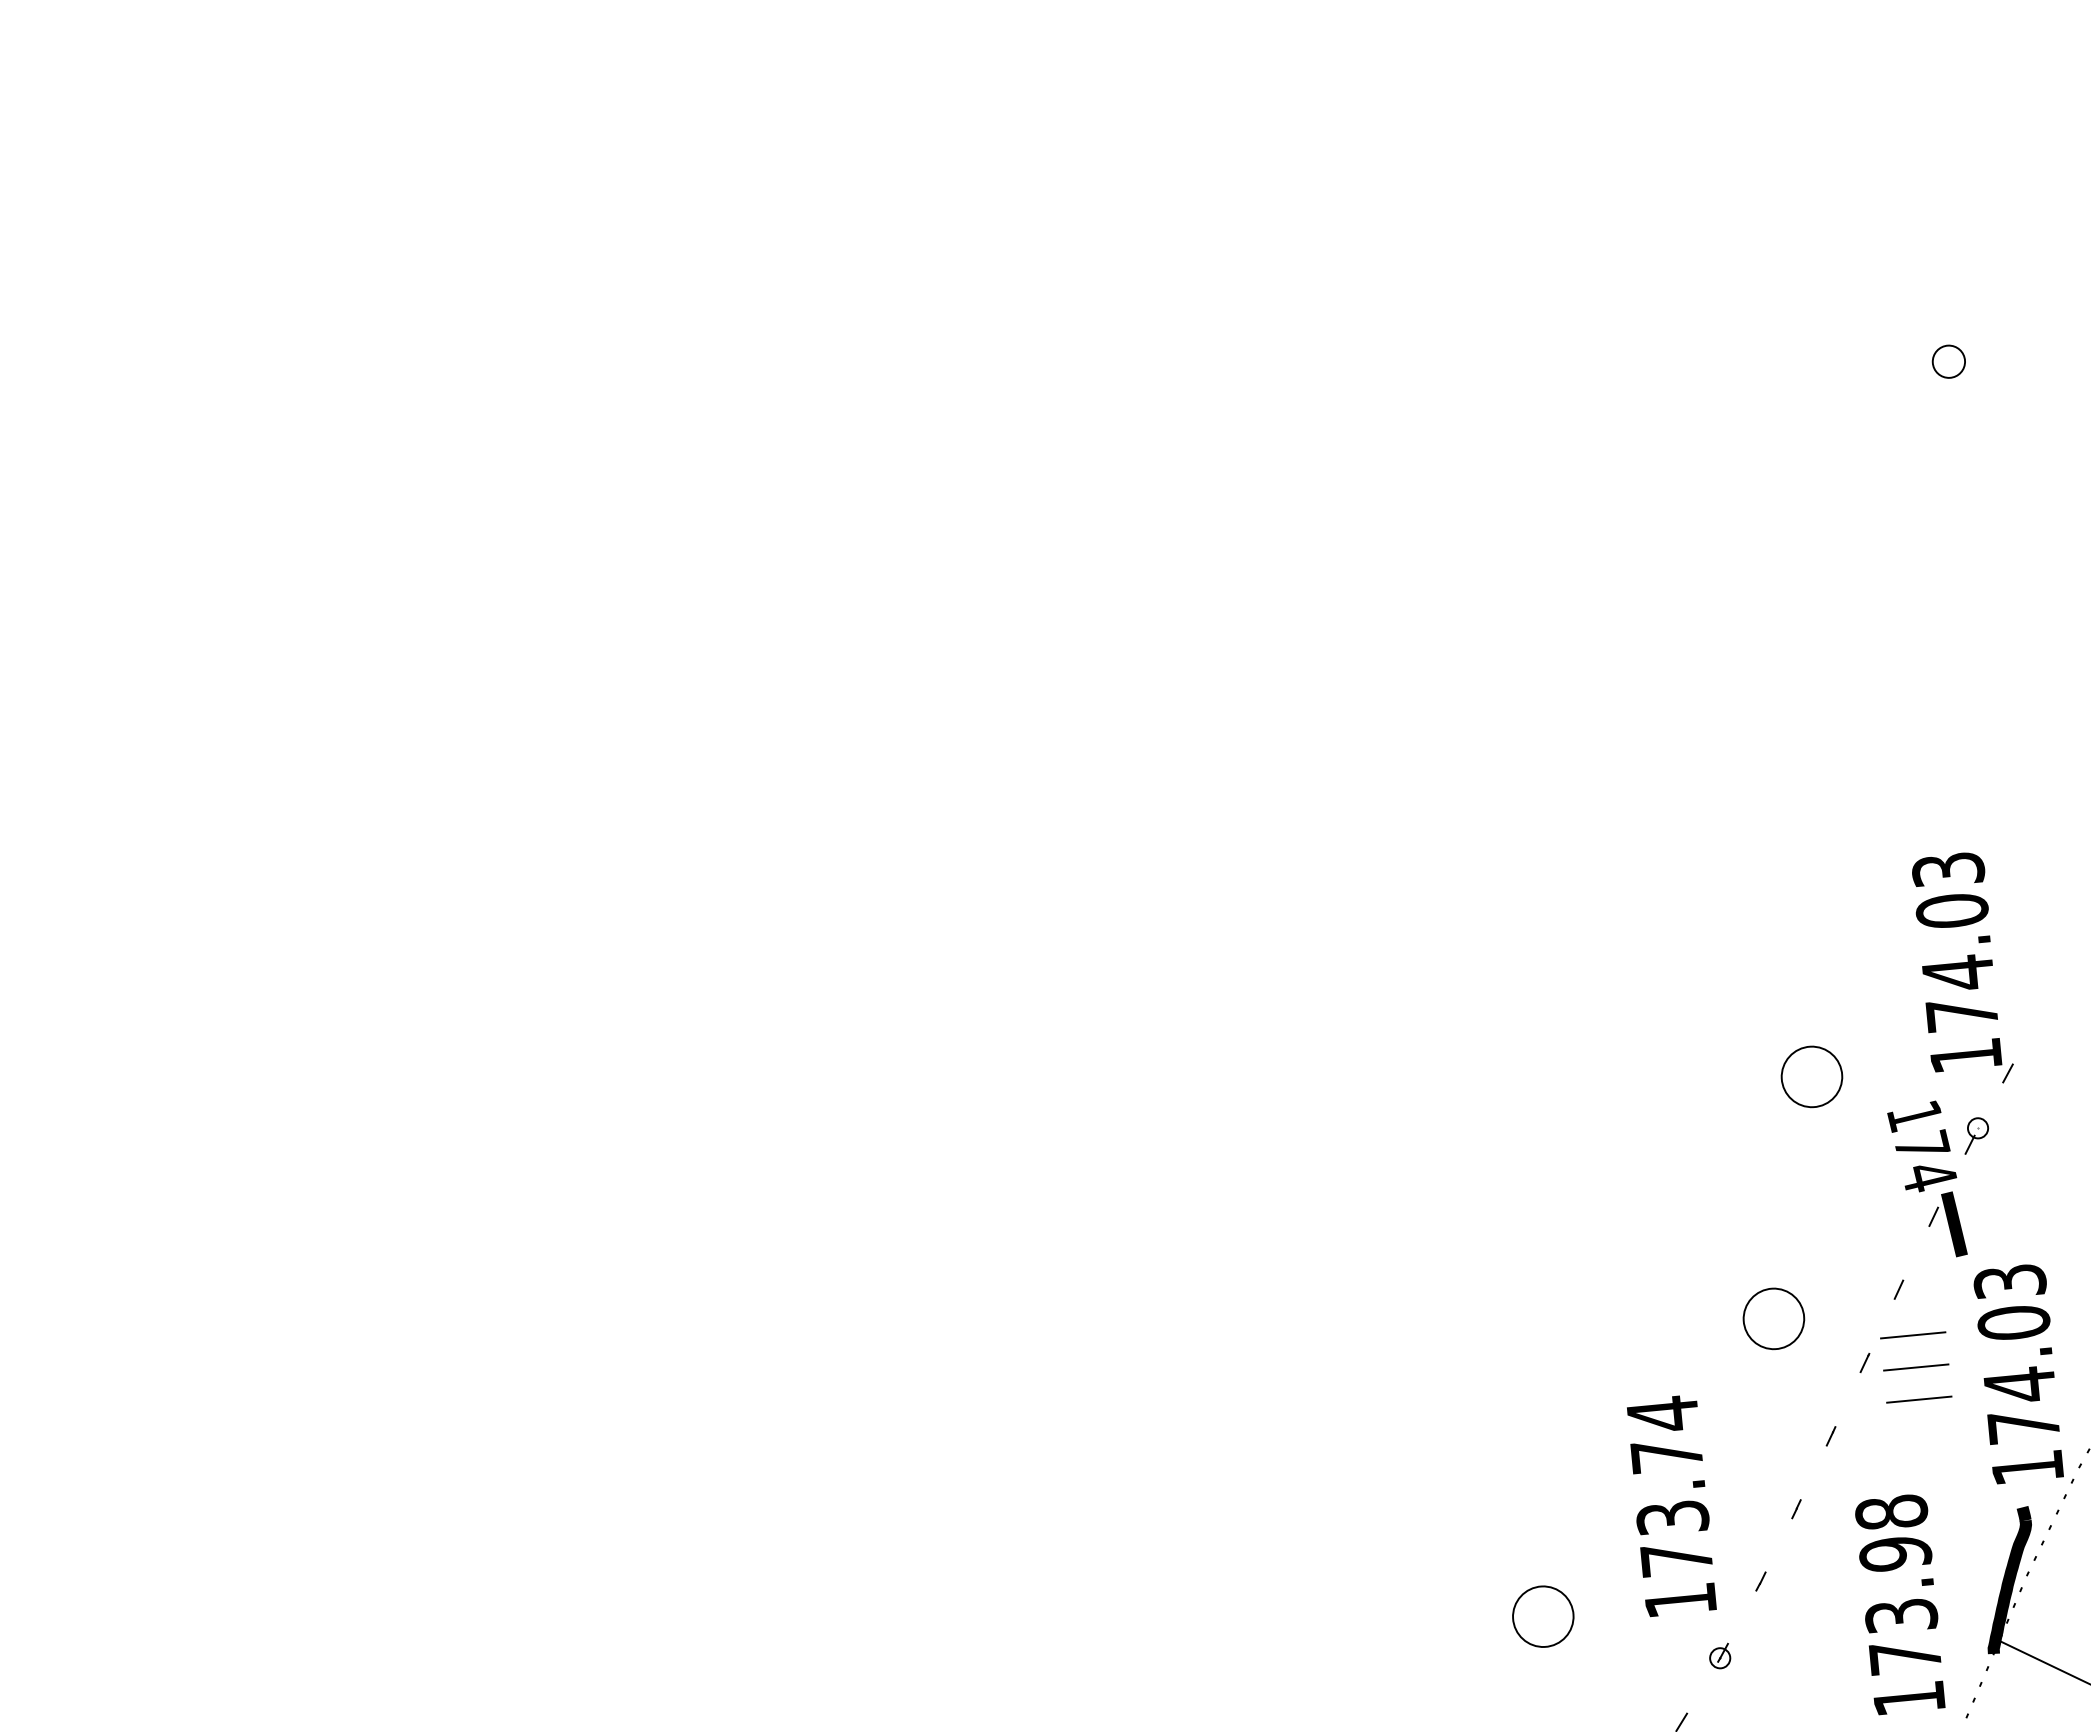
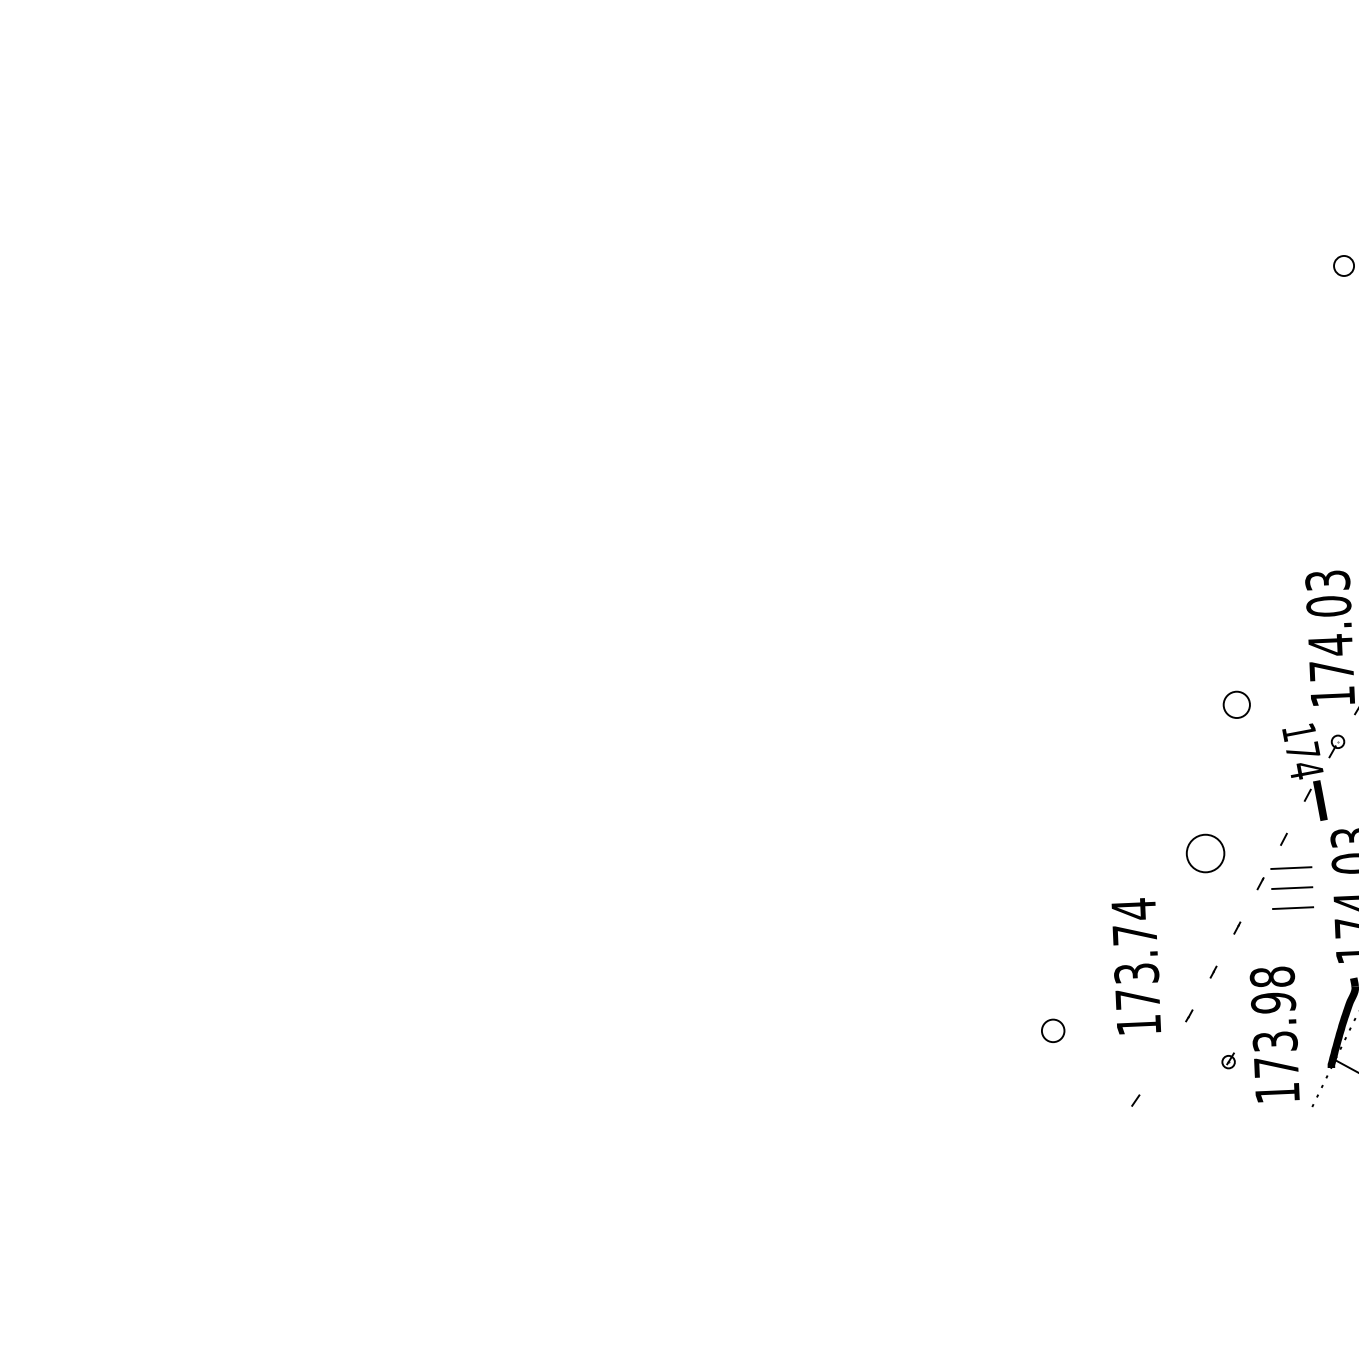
part: (1811, 1076) -> (1236, 704), size x0.7
part: (1541, 1616) -> (1052, 1030), size x0.6
part: (1719, 1655) -> (1228, 1060), moved

